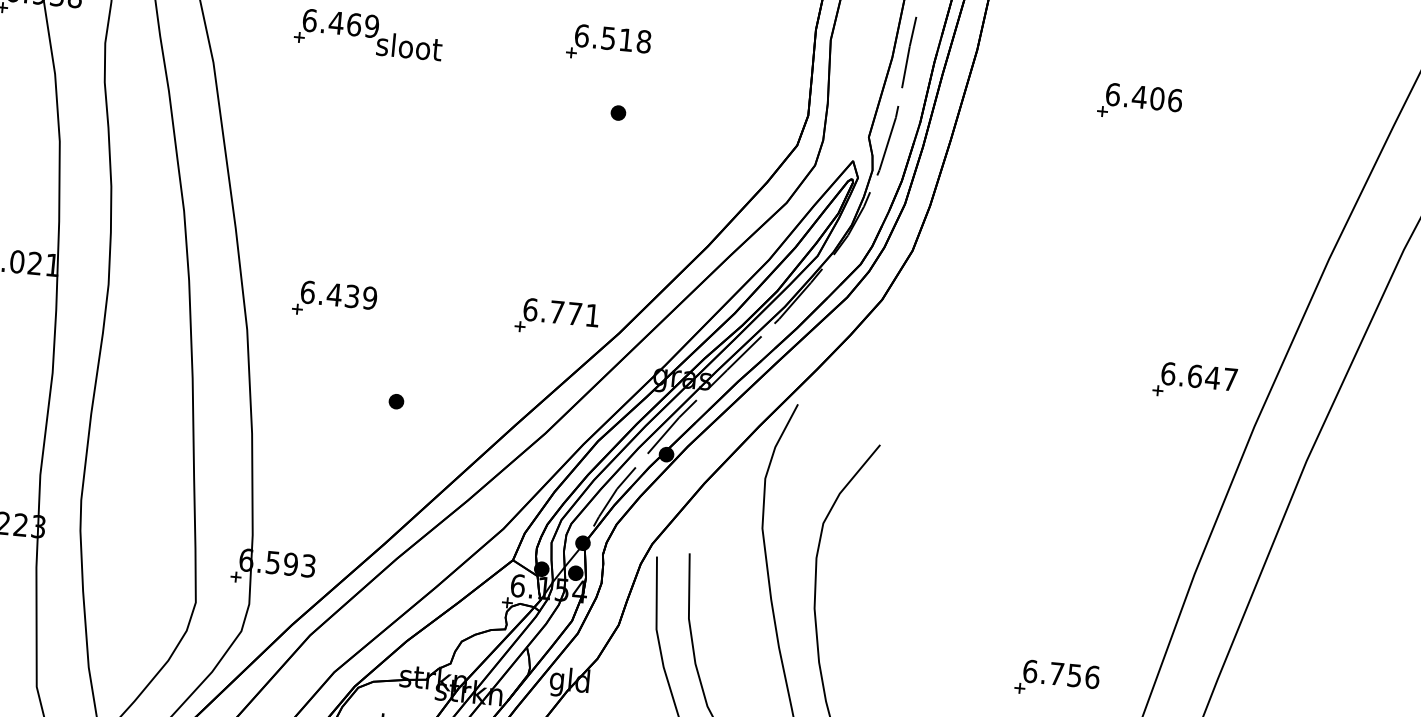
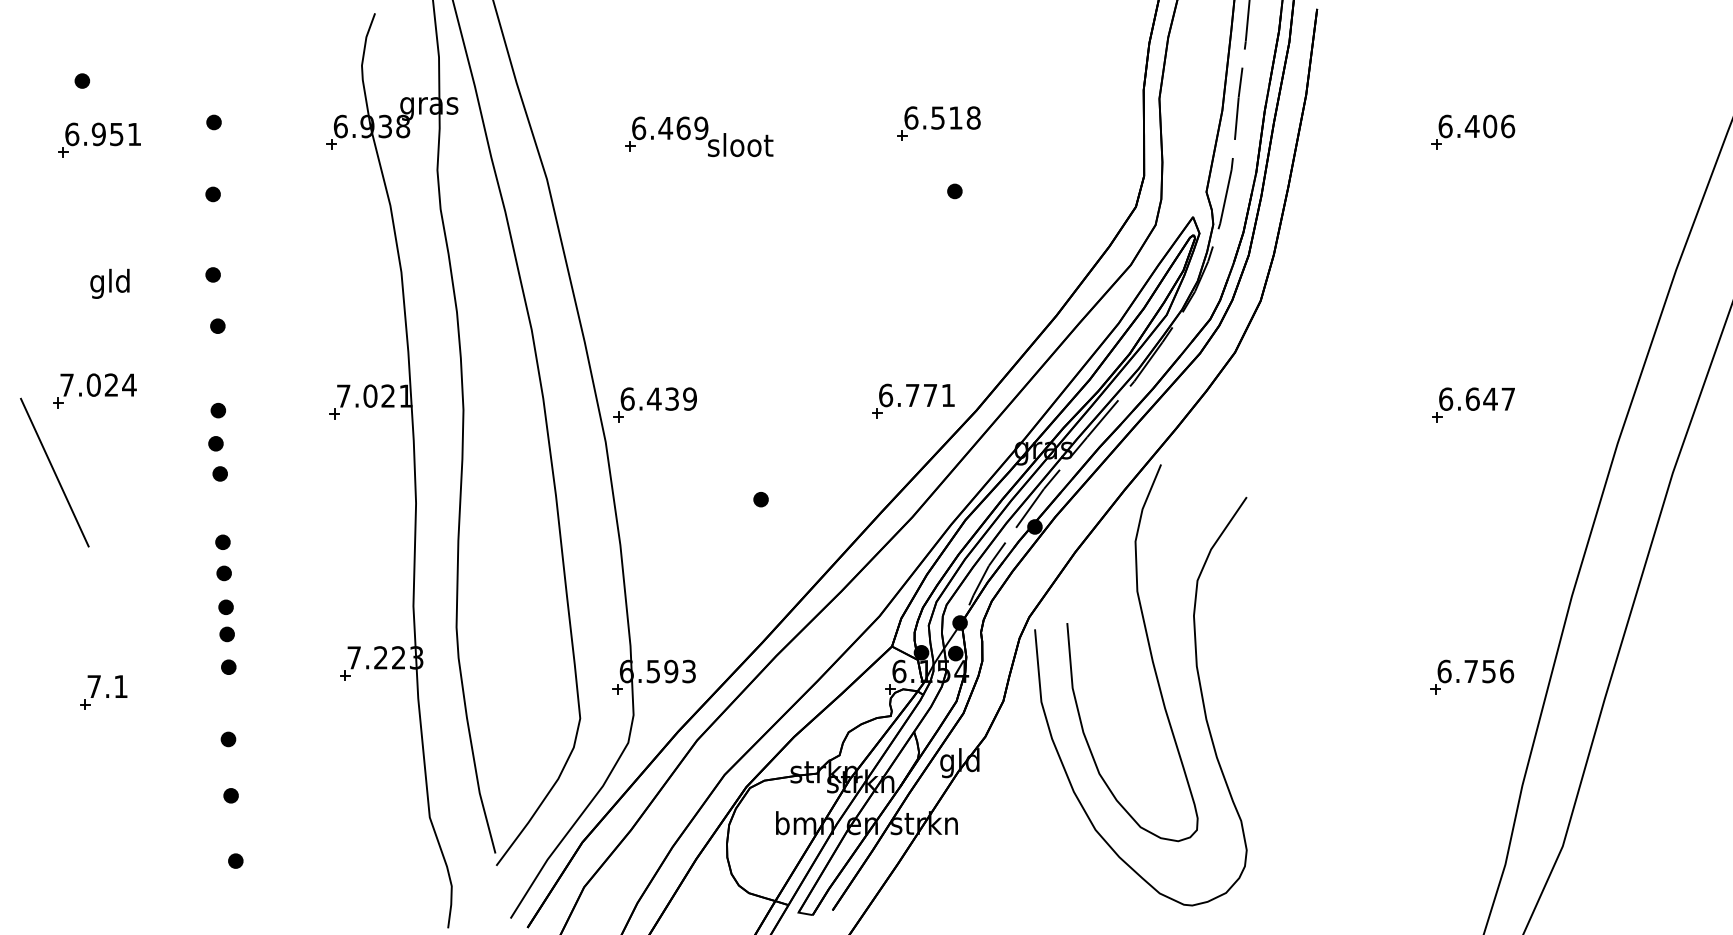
part: (334, 300) -> (654, 404), moved
part: (1195, 381) -> (1473, 404), moved
part: (1057, 678) -> (1472, 676), moved

